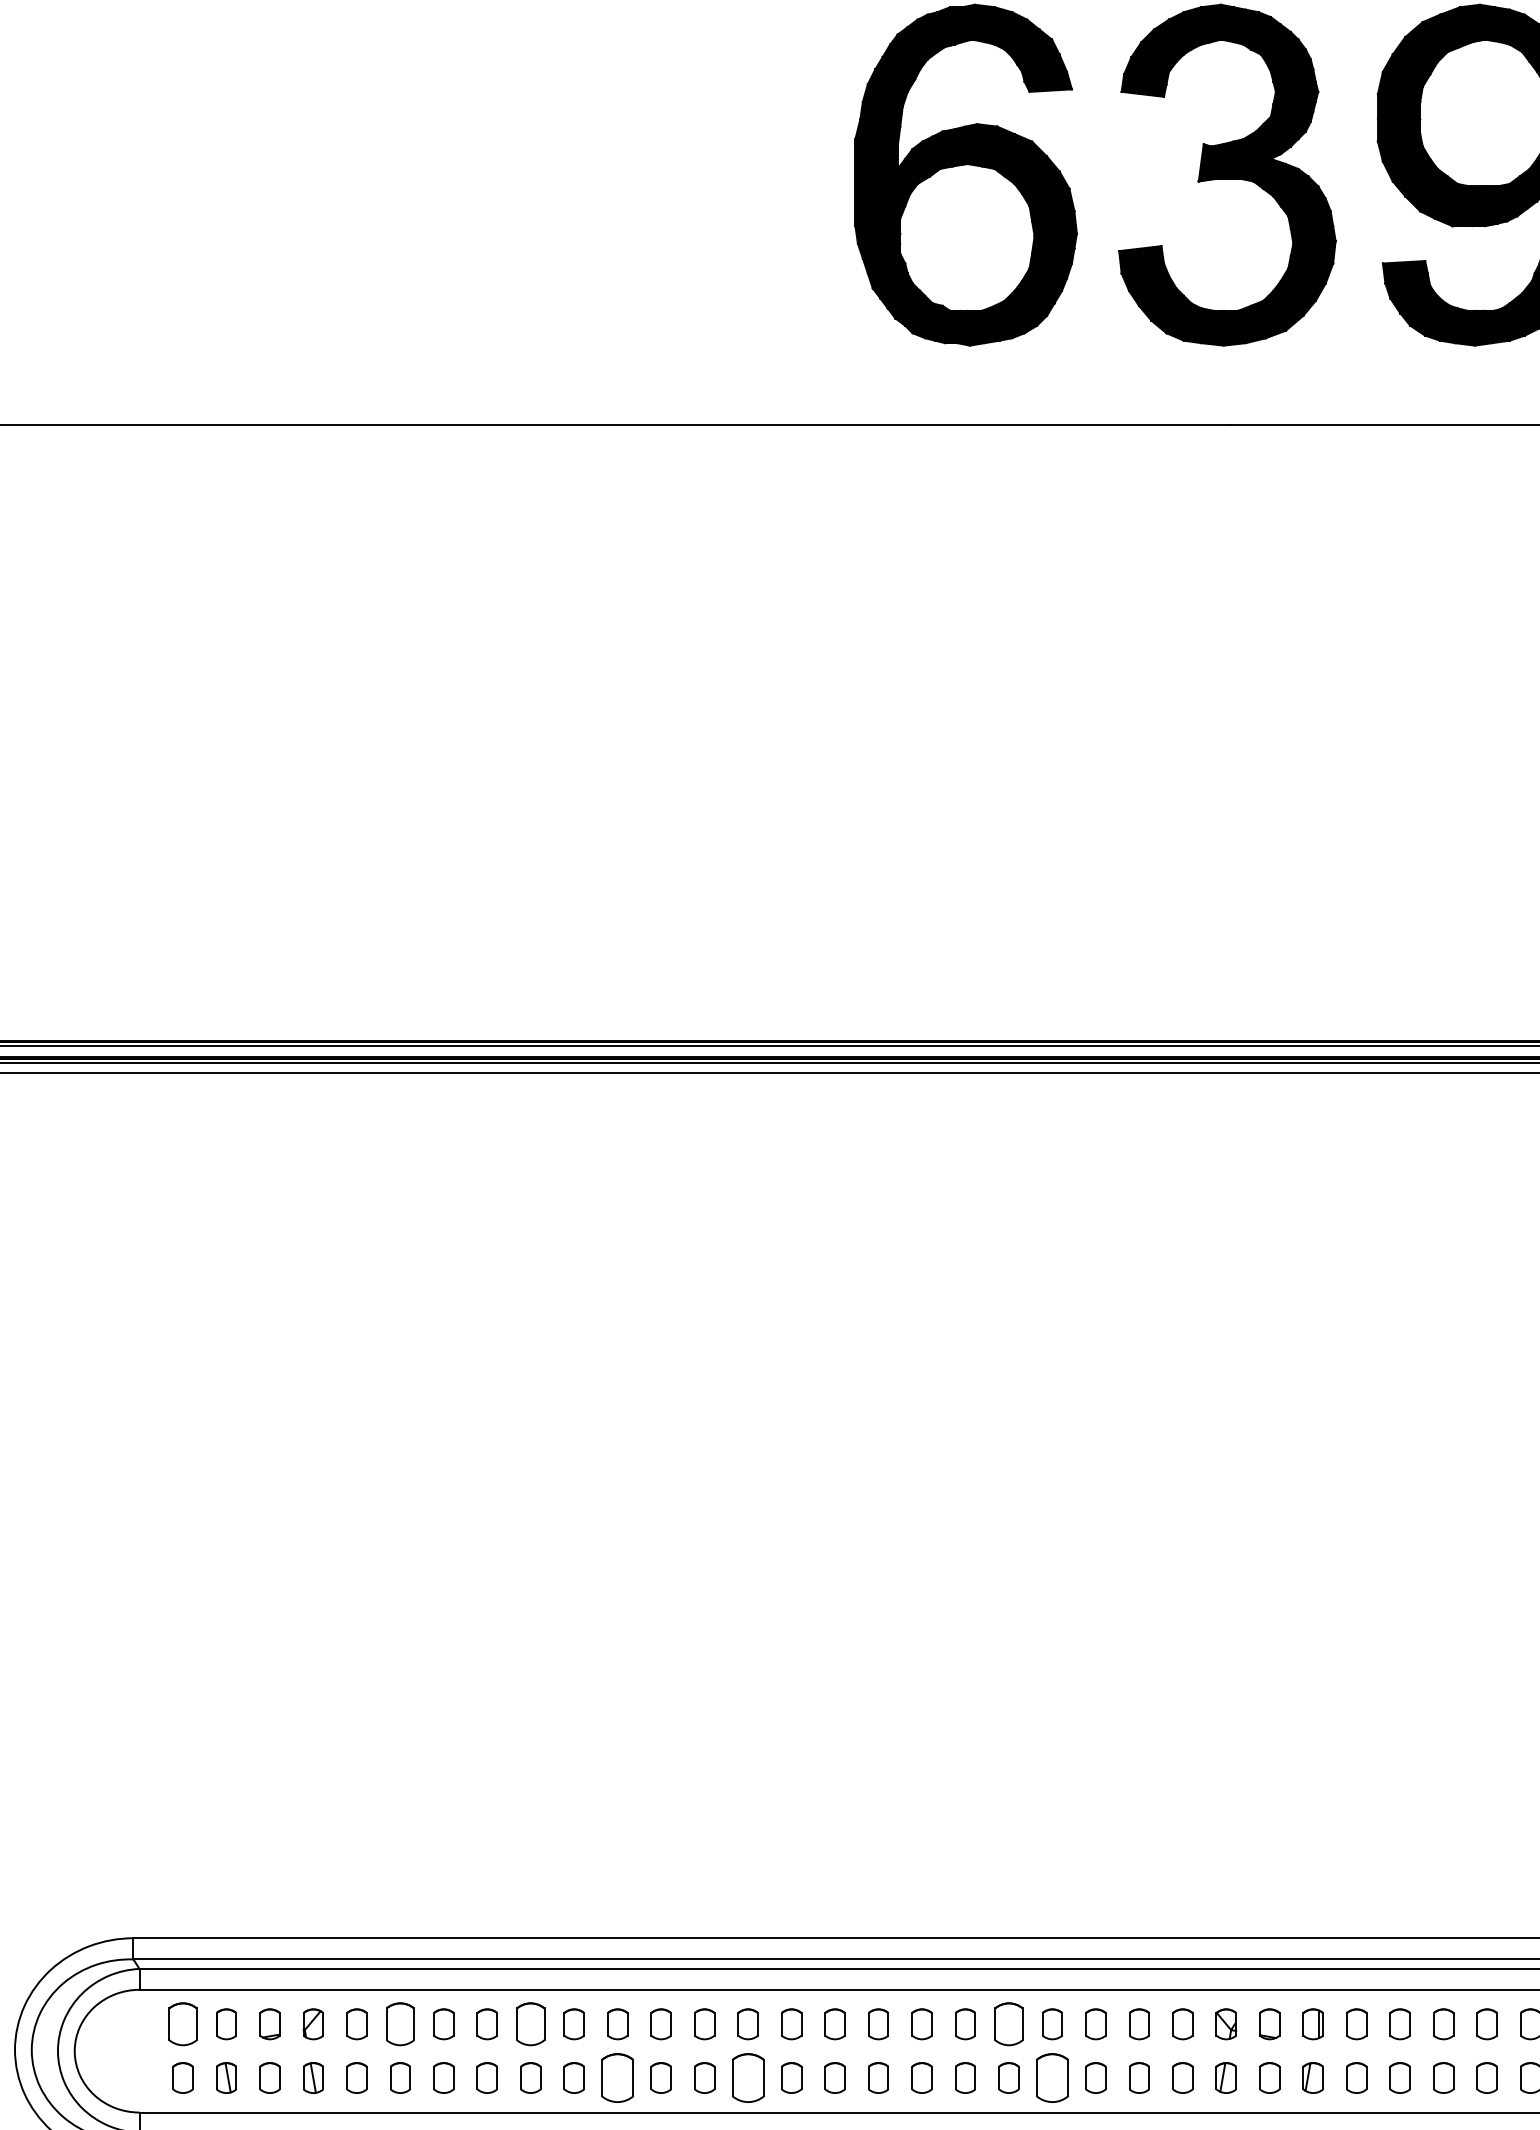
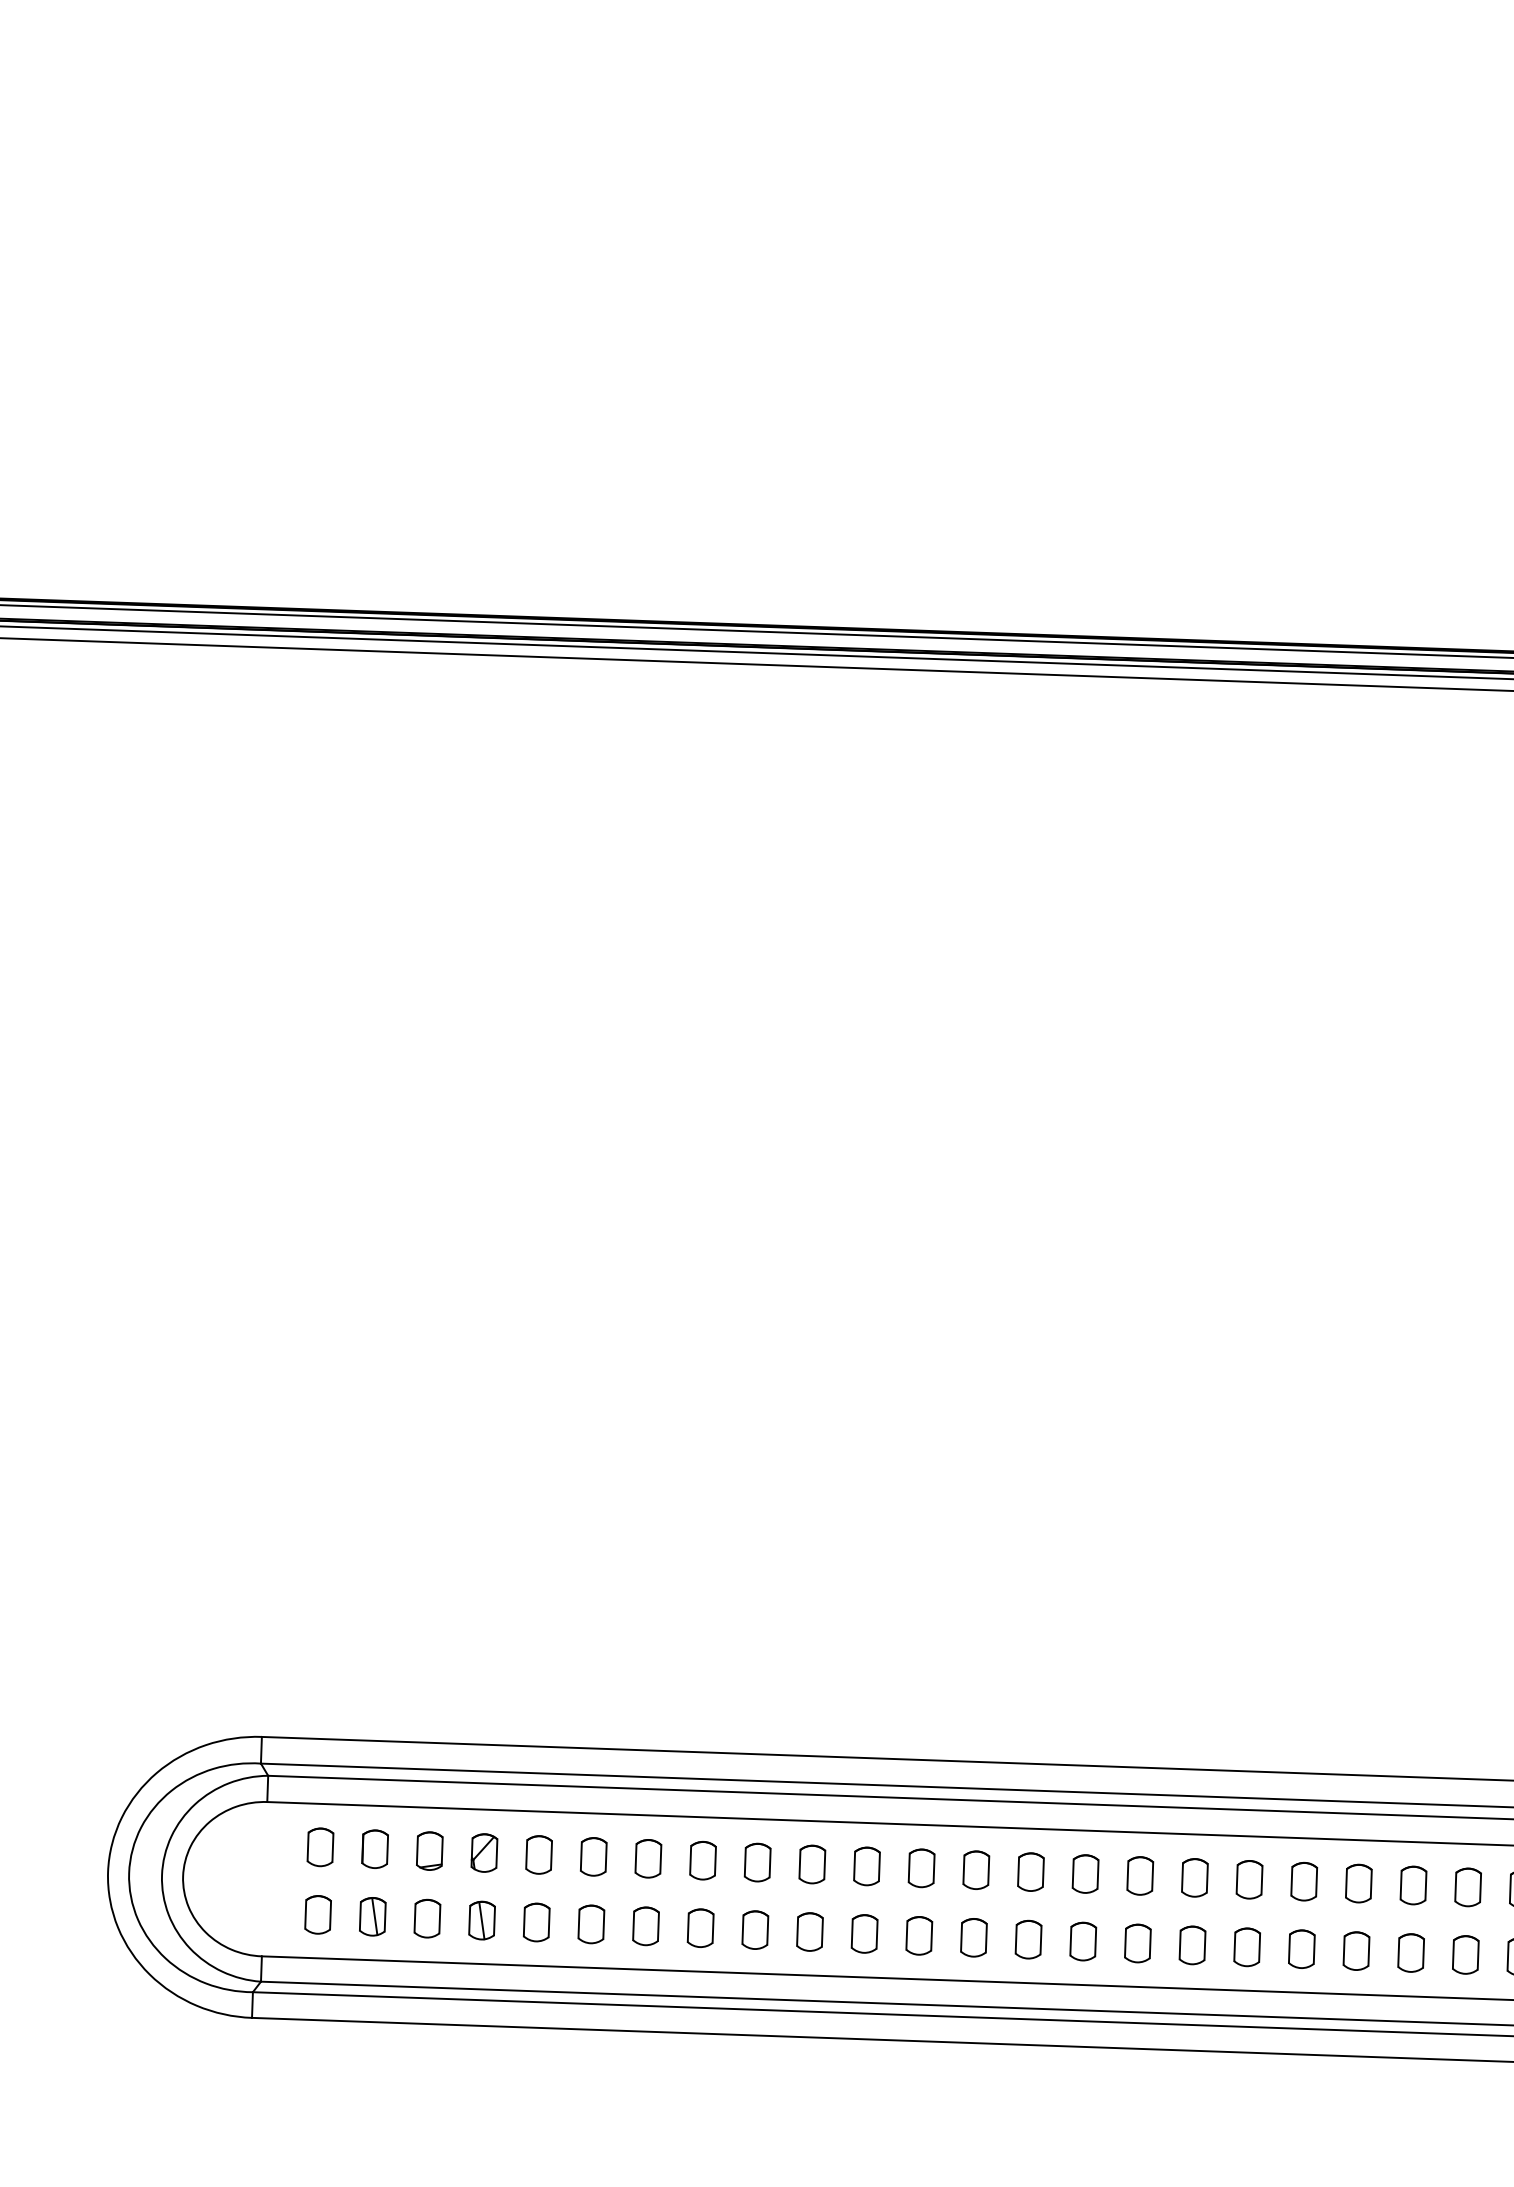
part: (182, 2024) -> (319, 1847), size x0.71
part: (400, 2024) -> (593, 1857), size x0.71
part: (530, 2024) -> (757, 1862), size x0.71
part: (1008, 2024) -> (1358, 1883), size x0.71
part: (617, 2077) -> (864, 1933), size x0.62
part: (747, 2077) -> (1027, 1938), size x0.62
part: (1052, 2077) -> (1411, 1952), size x0.62

